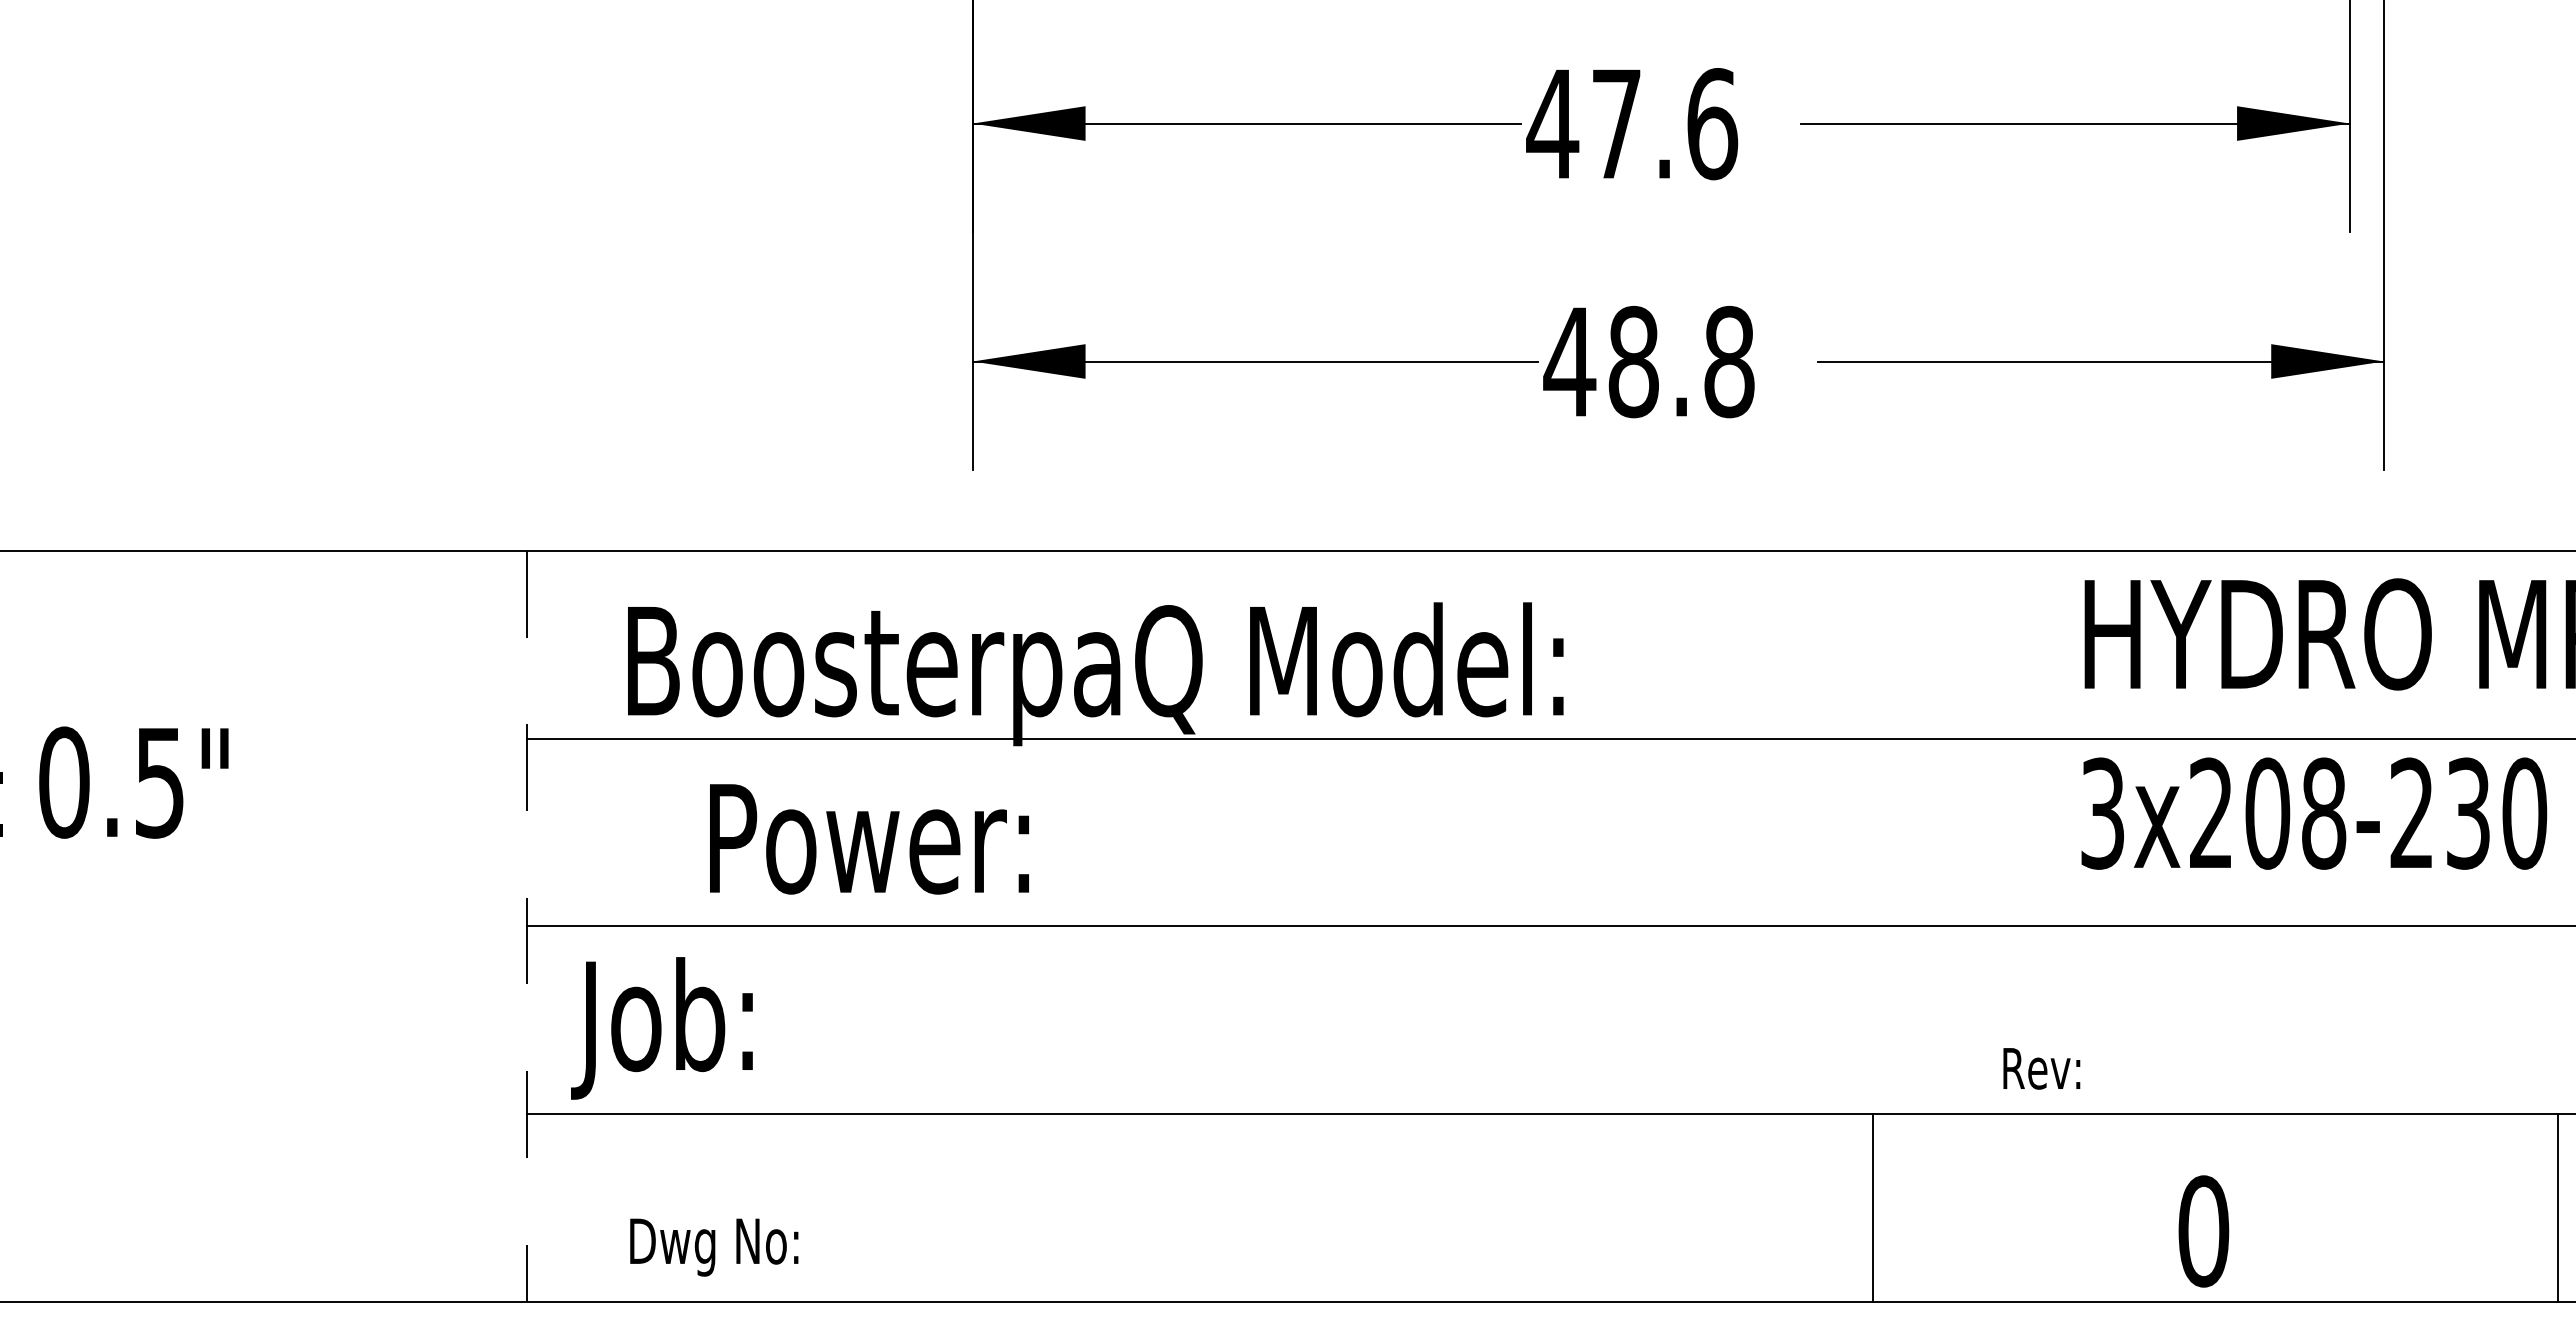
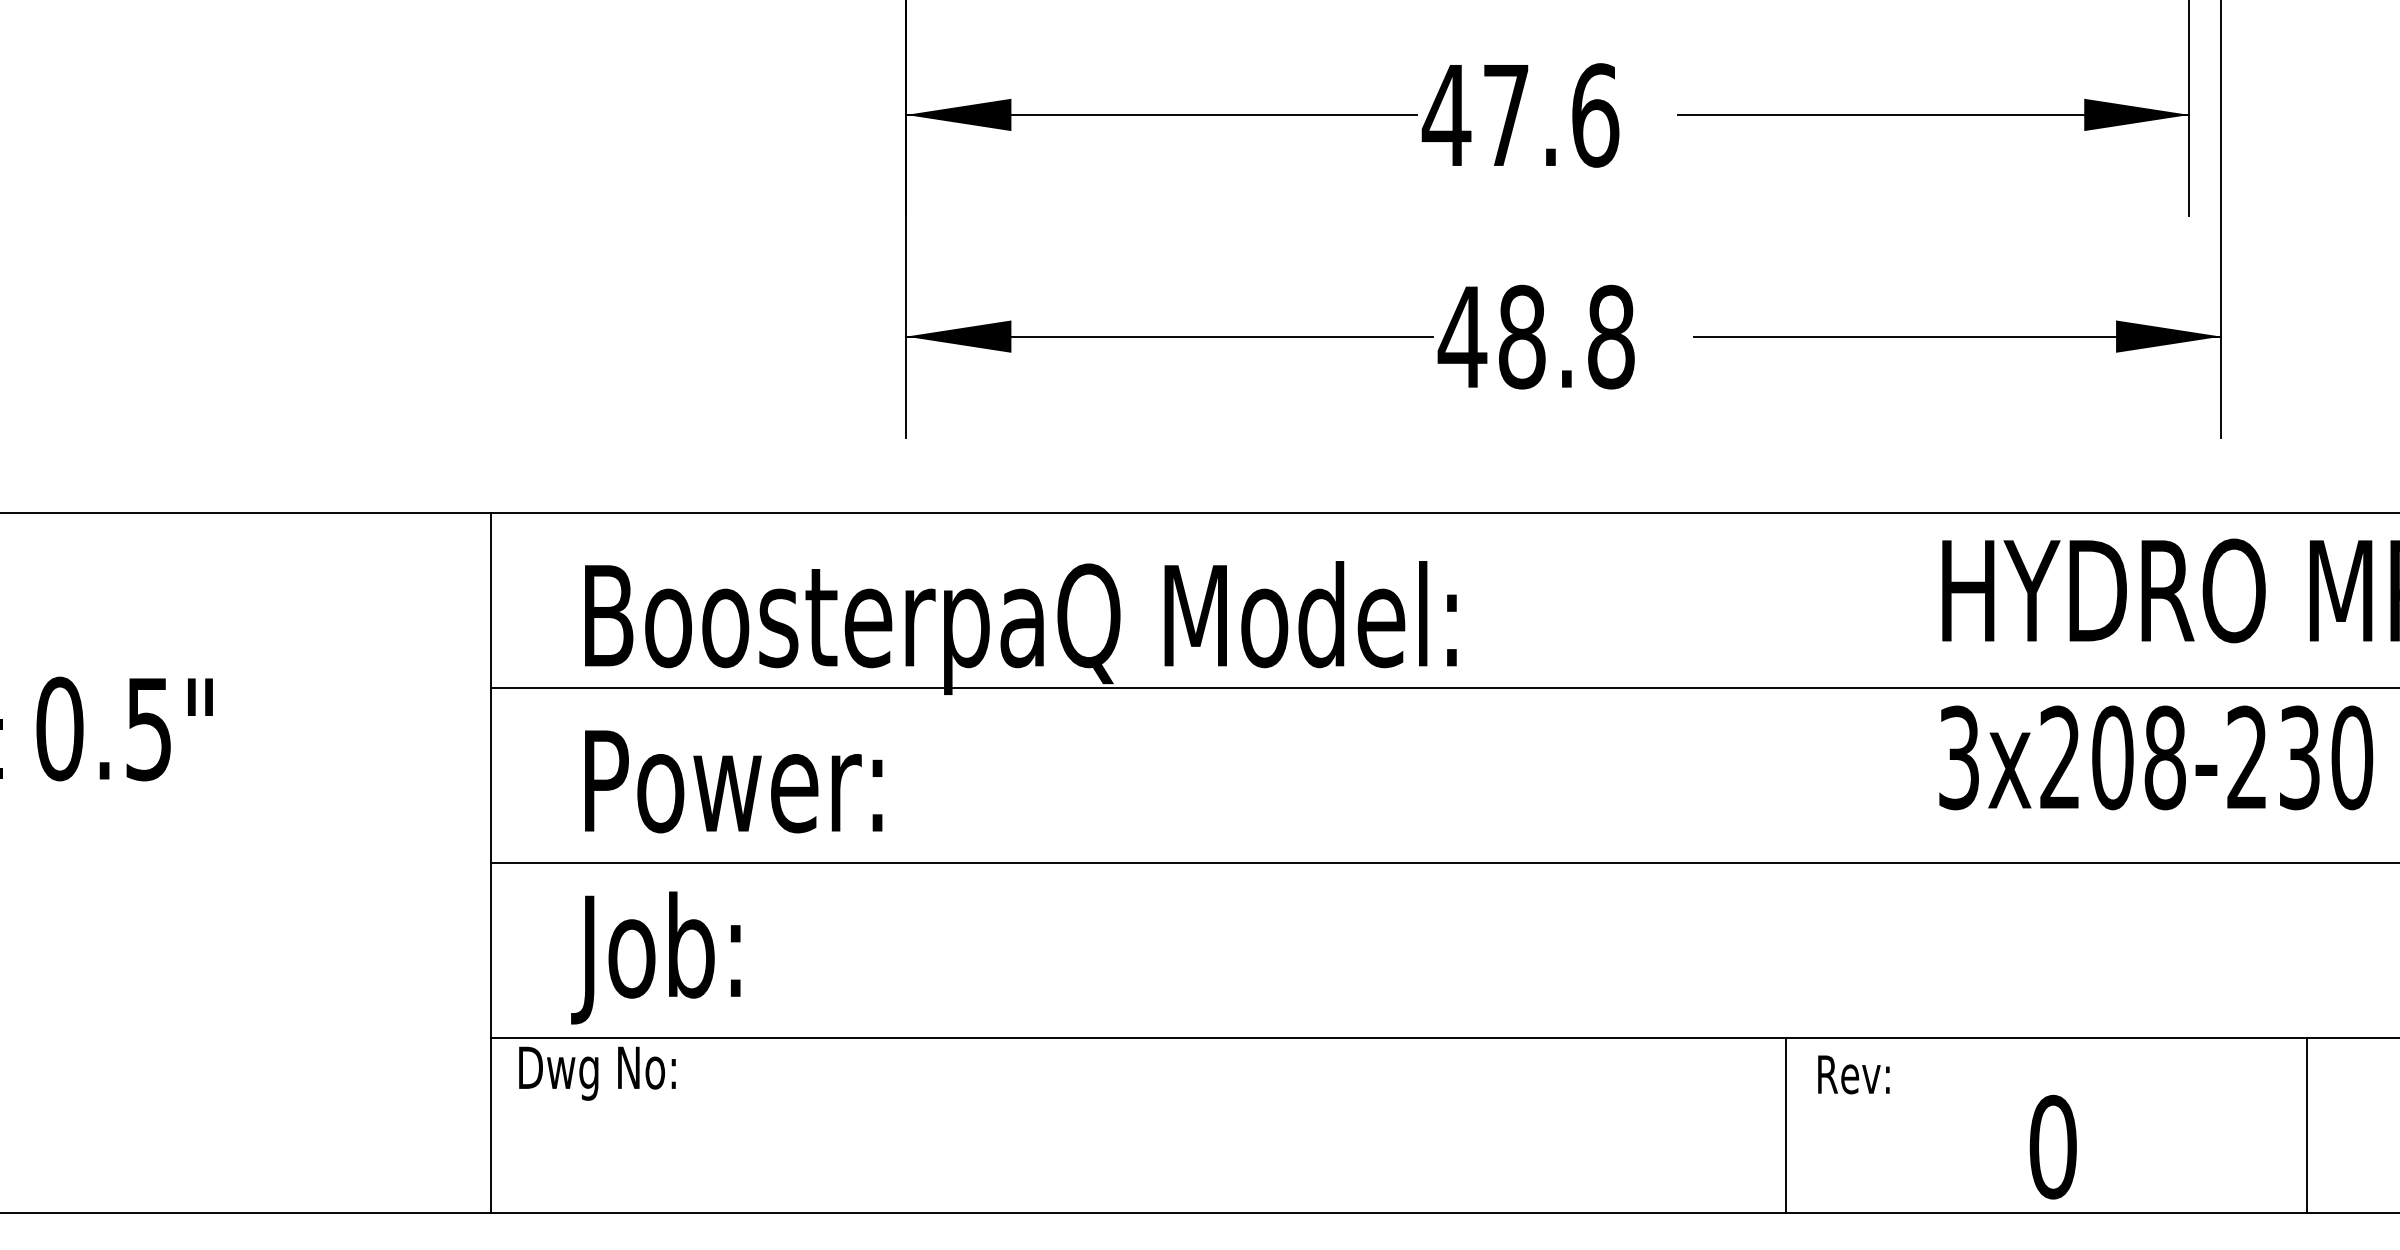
text: (869, 839) -> (733, 781), moved
line: (526, 926) -> (490, 863), dashed -> solid
text: (661, 1028) -> (655, 958), moved
text: (2041, 1068) -> (1853, 1074), moved
line: (1873, 1207) -> (1785, 1124), moved
line: (2558, 1207) -> (2307, 1124), moved
text: (714, 1247) -> (597, 1073), moved

